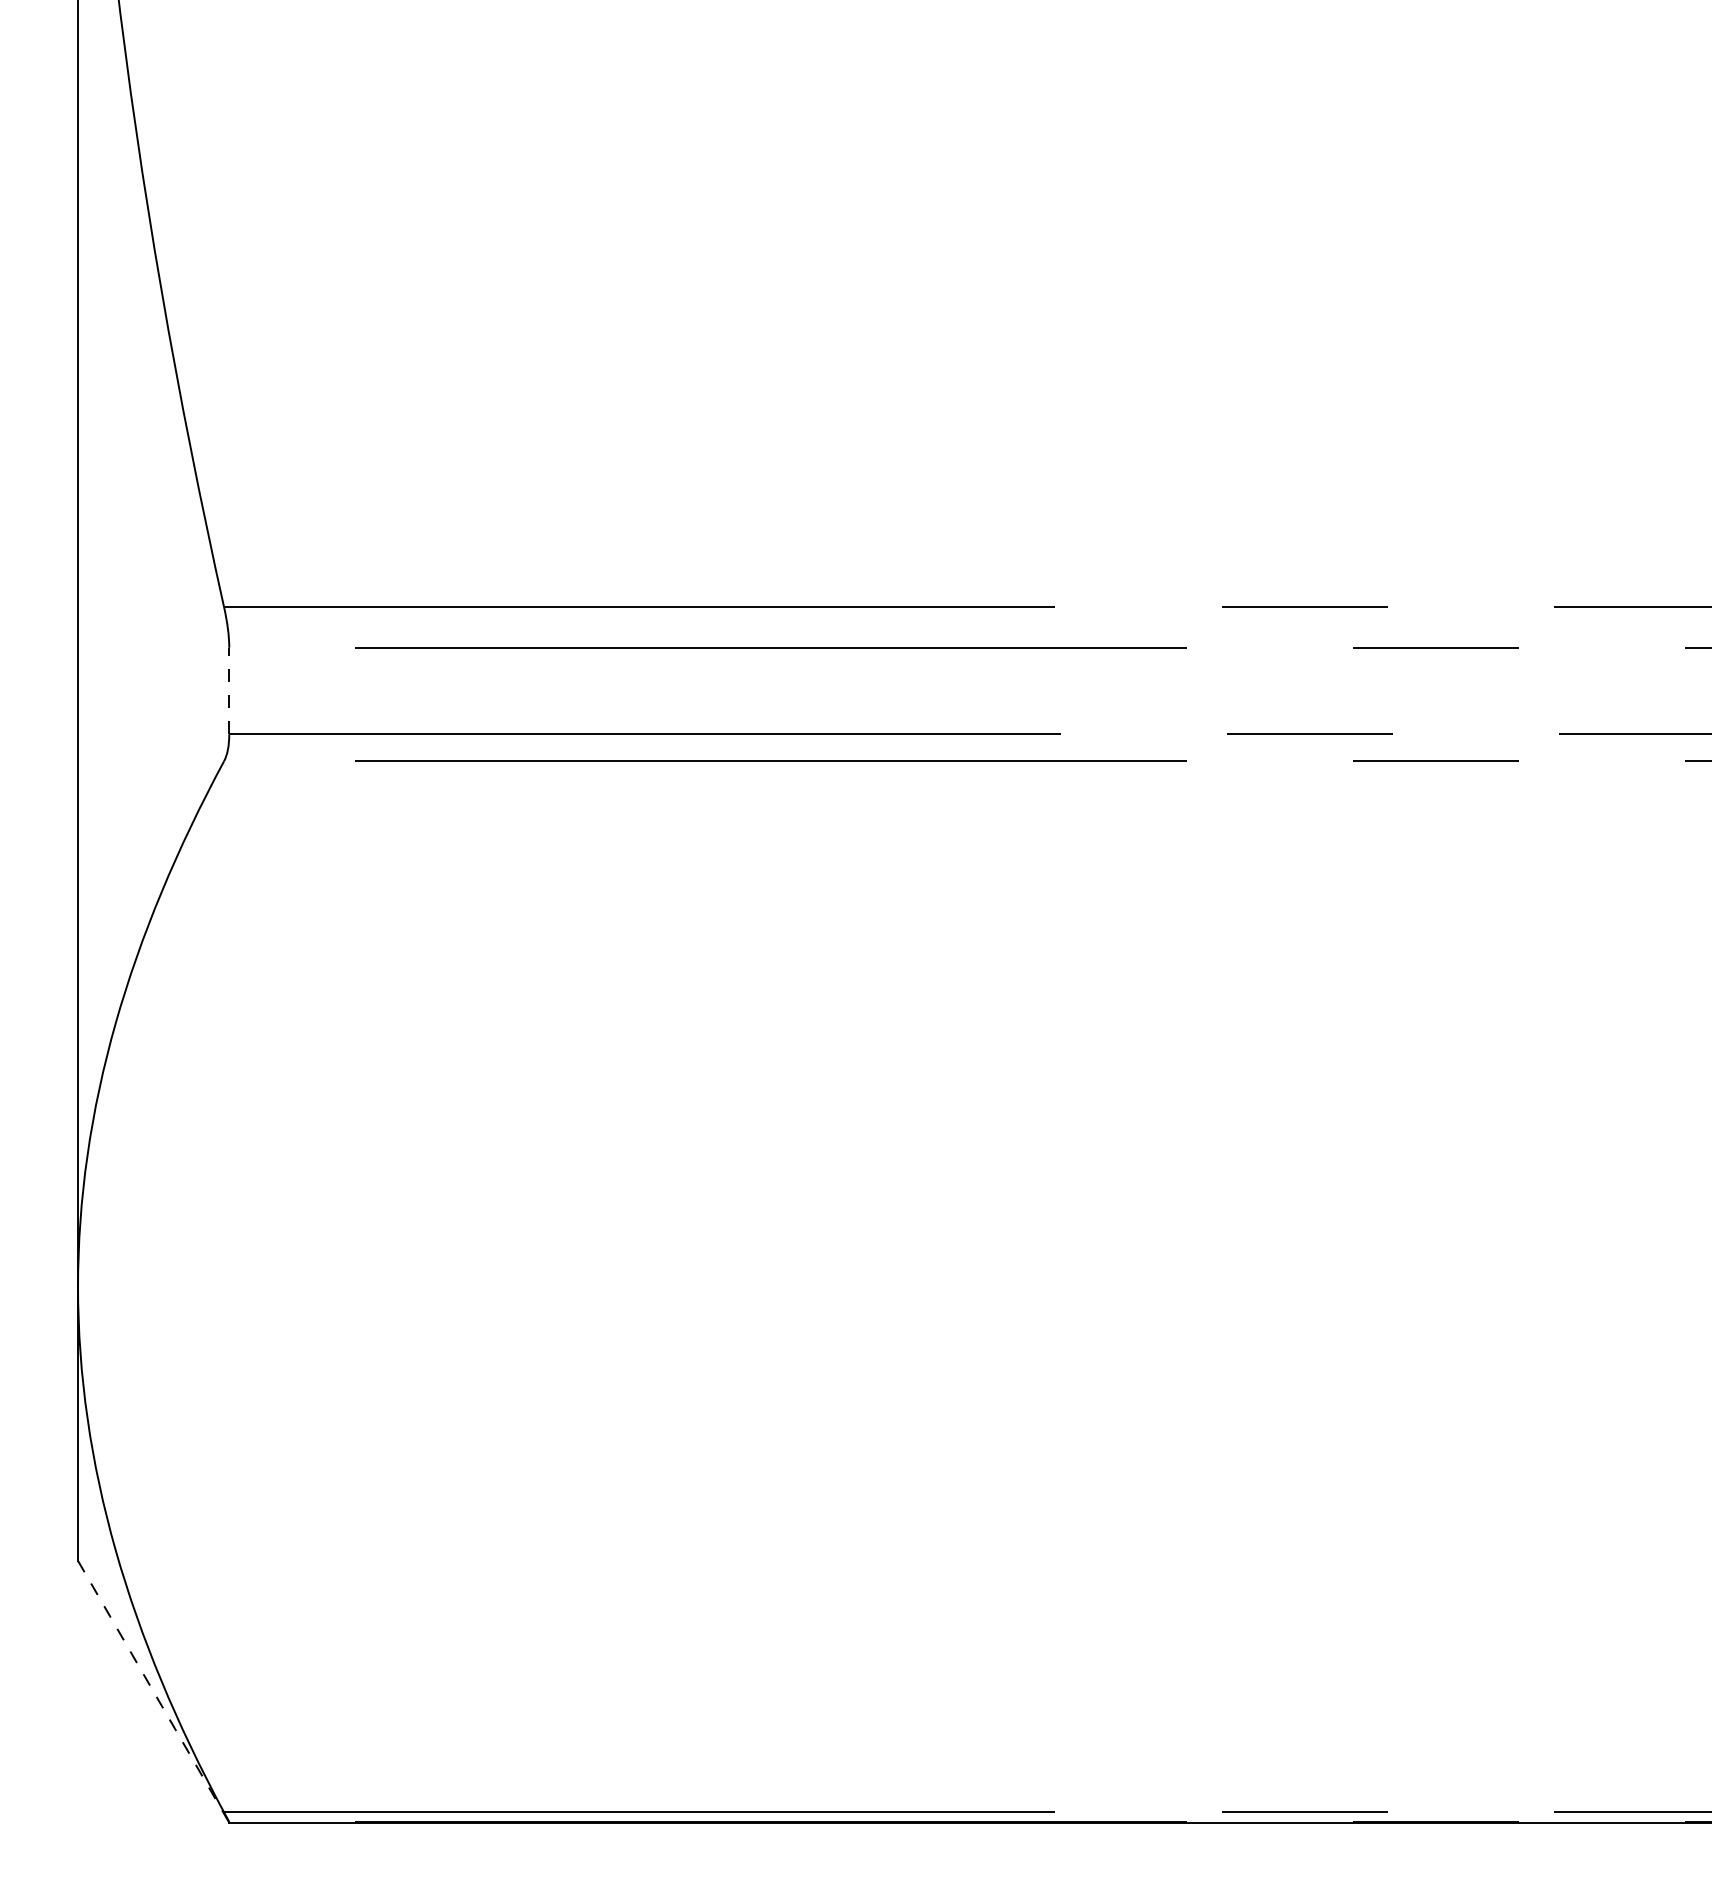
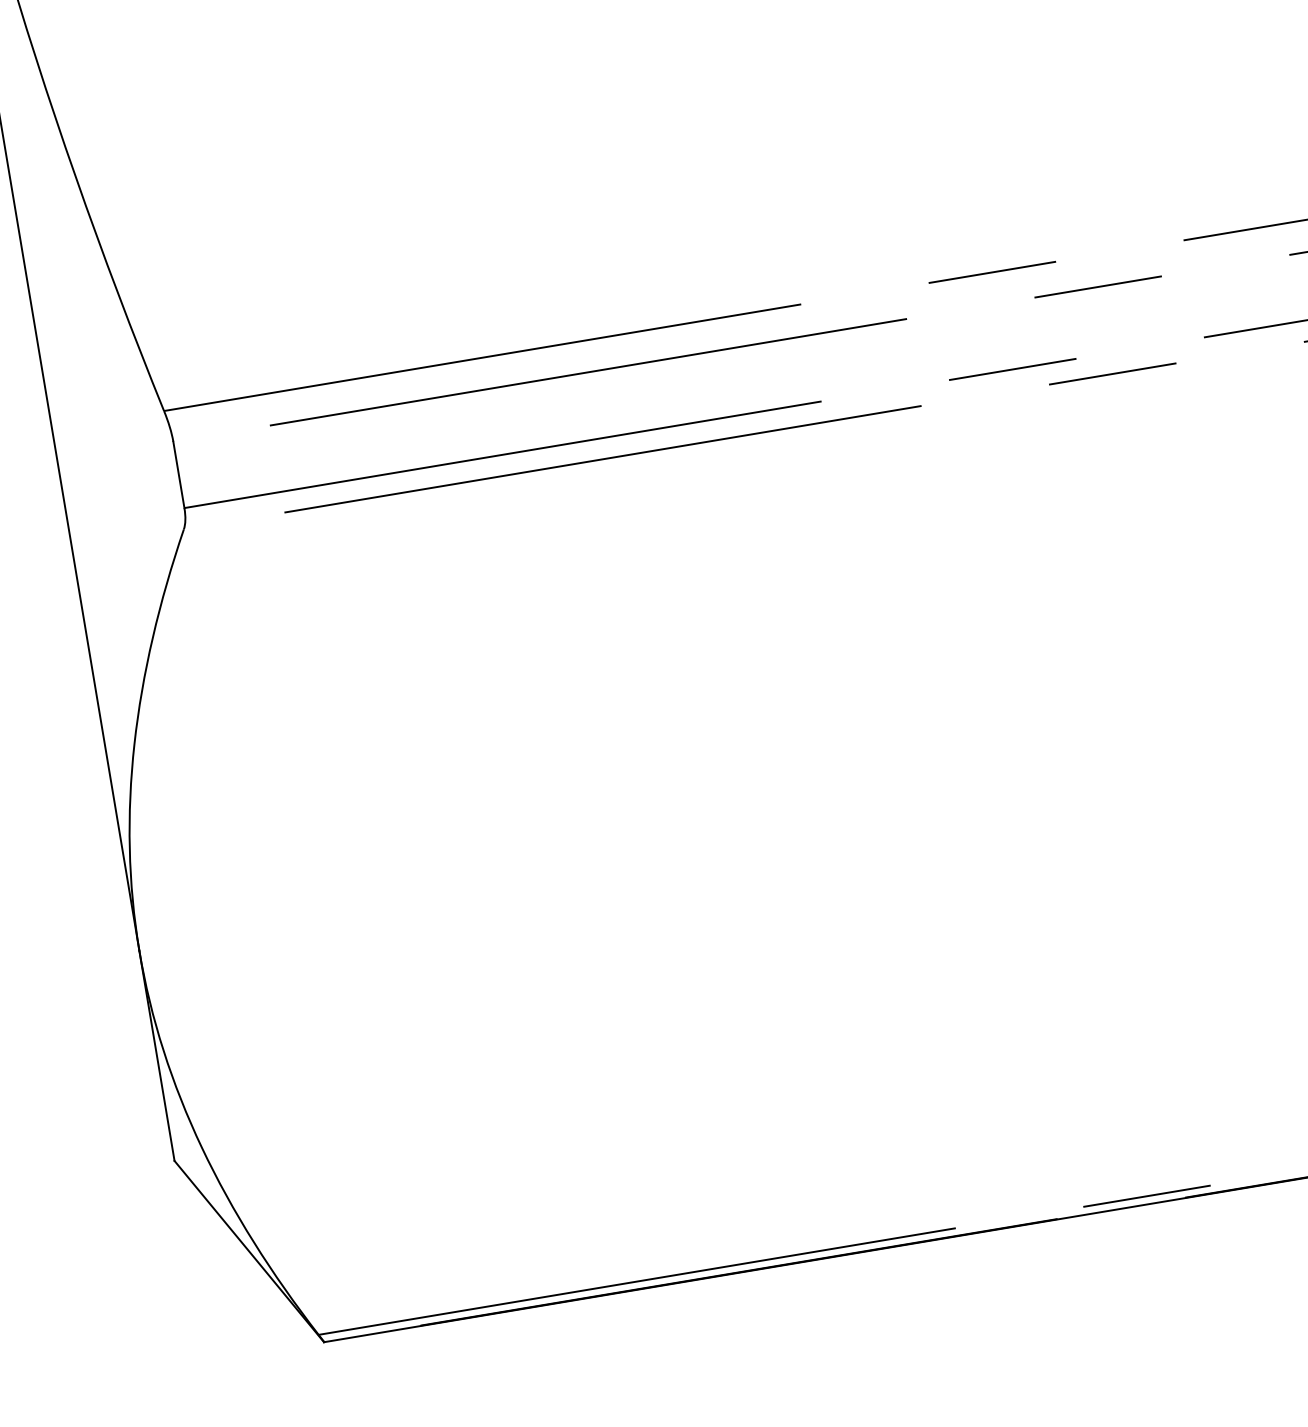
line: (229, 690) -> (178, 474), dashed -> solid
line: (153, 1692) -> (249, 1252), dashed -> solid

